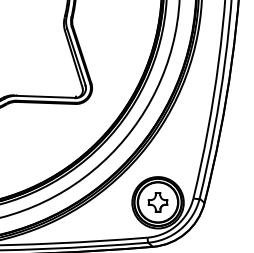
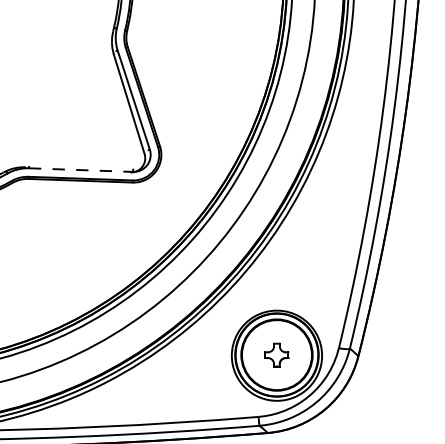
line: (46, 96) -> (81, 169), solid -> dashed
part: (157, 202) -> (275, 355), size x0.7

